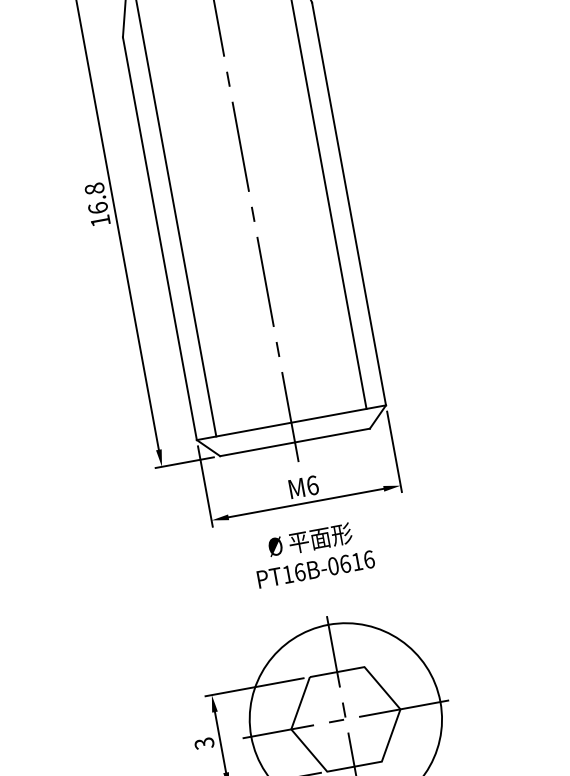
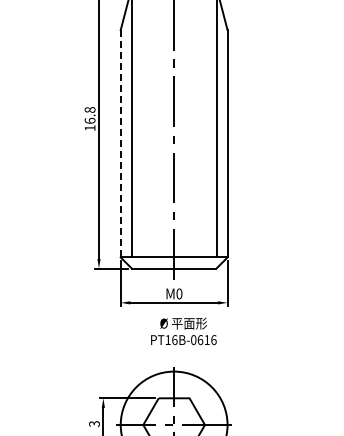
line: (159, 238) -> (120, 143), solid -> dashed
text: (312, 484) -> (179, 293), 6 -> 0
text: (312, 554) -> (183, 331), moved

